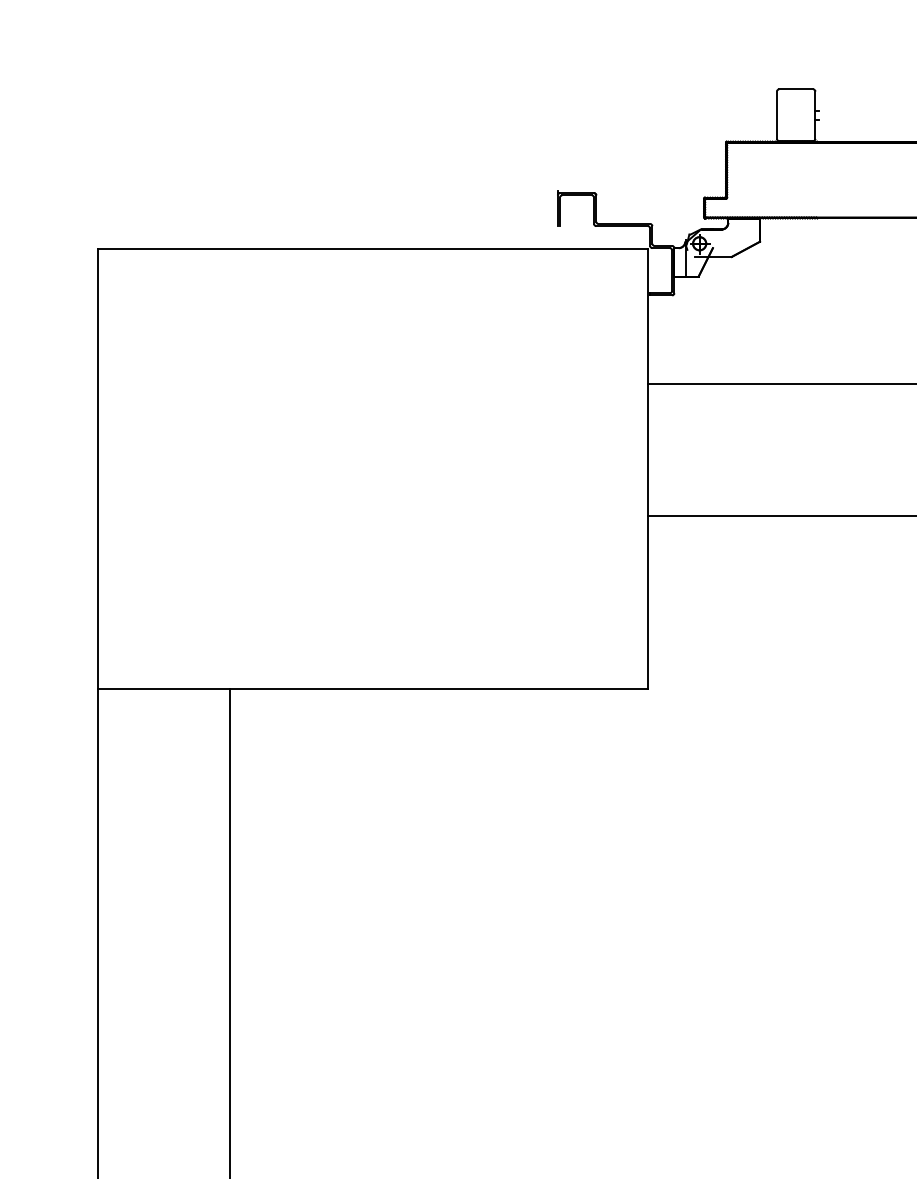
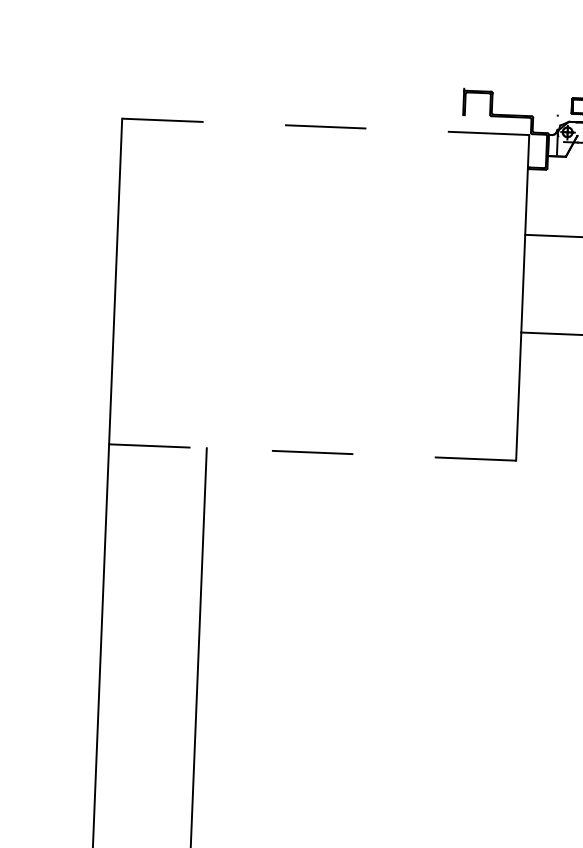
line: (373, 249) -> (325, 126), solid -> dashed
line: (373, 689) -> (312, 452), solid -> dashed

